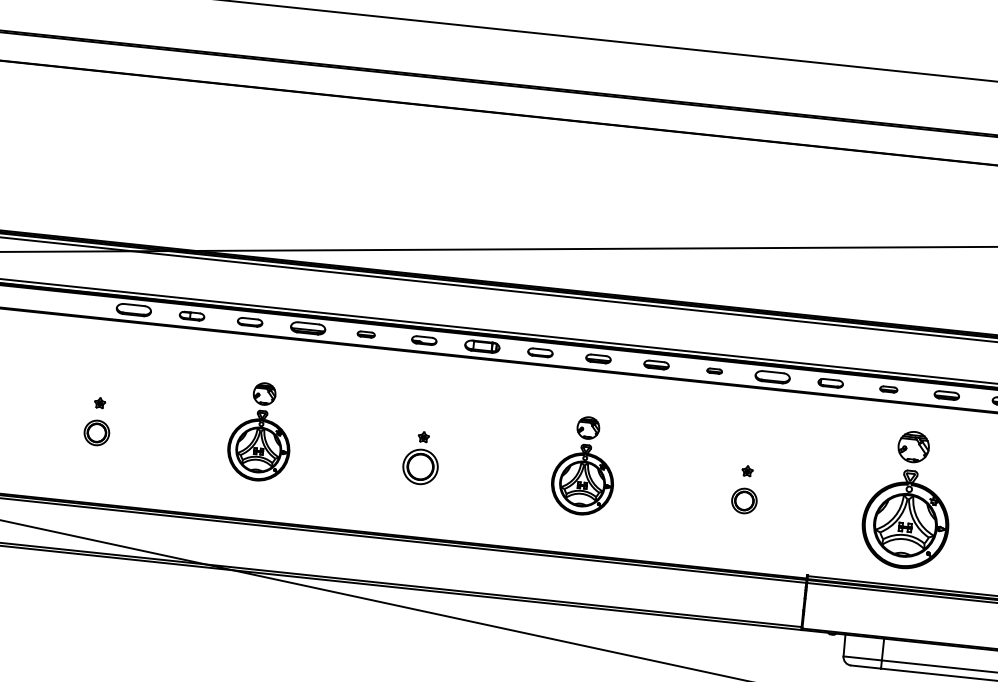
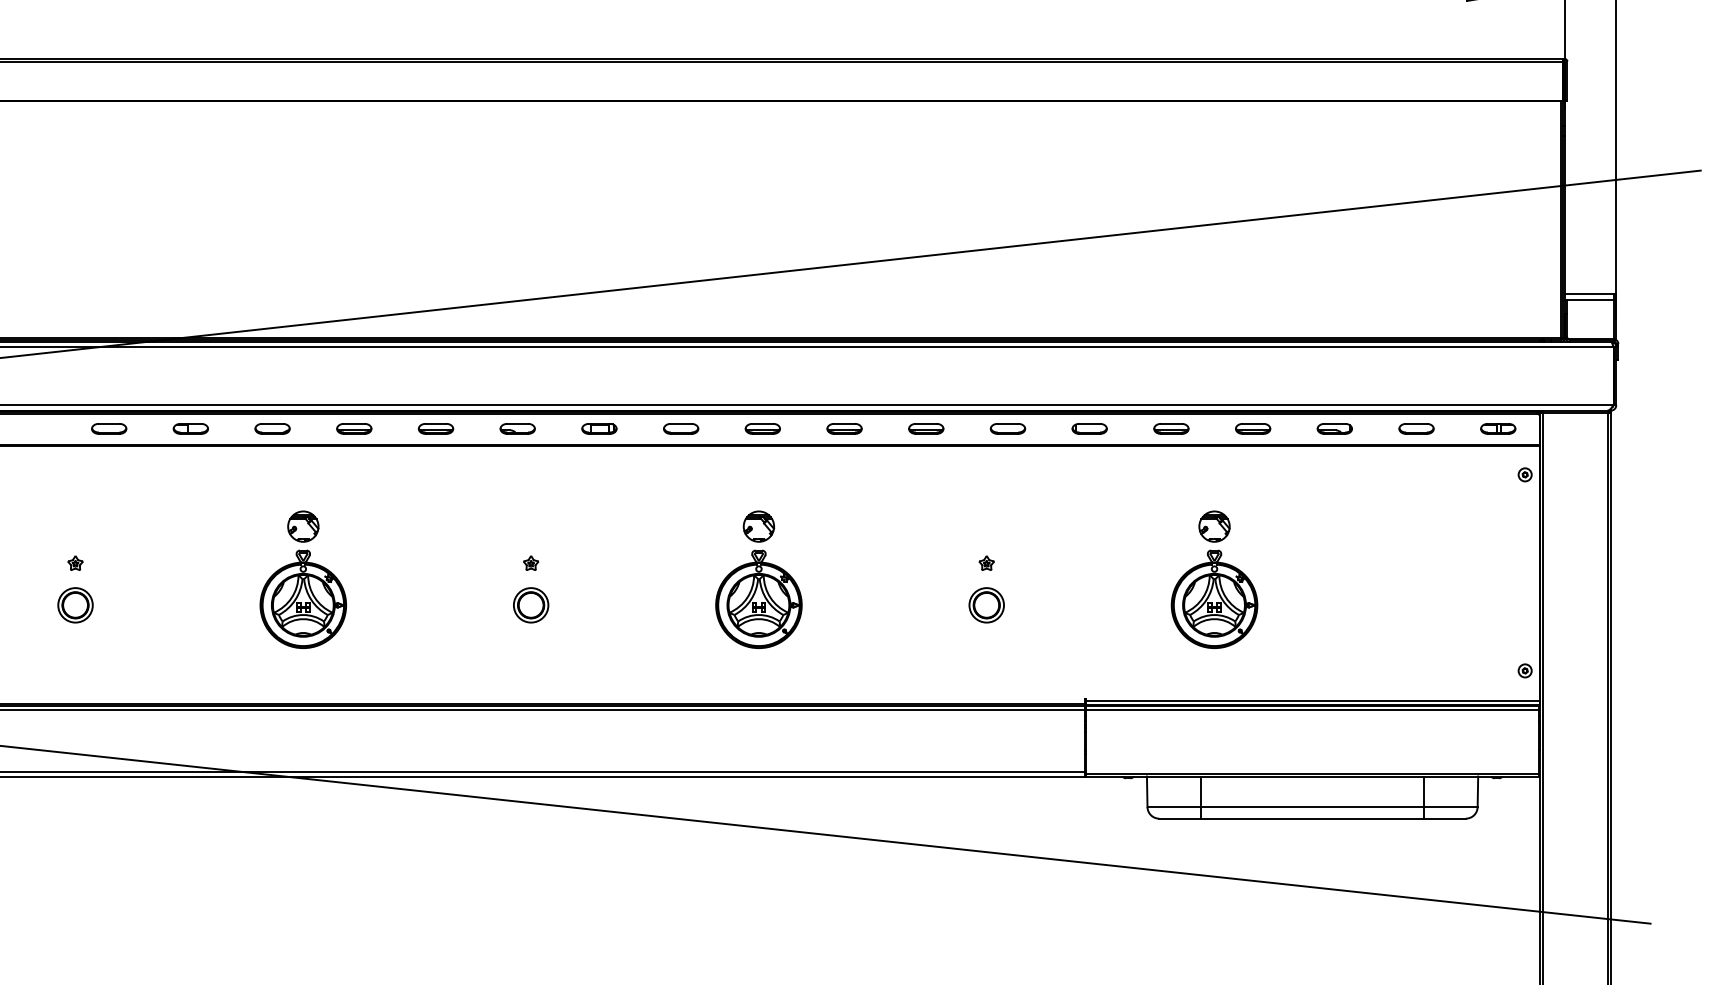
part: (134, 309) -> (109, 428), size x0.71
part: (308, 328) -> (354, 428), size x0.71
part: (365, 334) -> (435, 428), size x1.43
part: (482, 346) -> (599, 428), size x0.71
part: (714, 370) -> (926, 428), size x1.67
part: (772, 376) -> (1007, 428), size x0.71
part: (888, 389) -> (1171, 428), size x1.43
part: (420, 467) -> (531, 605), size x0.71
part: (908, 499) -> (1214, 579), size x0.71

